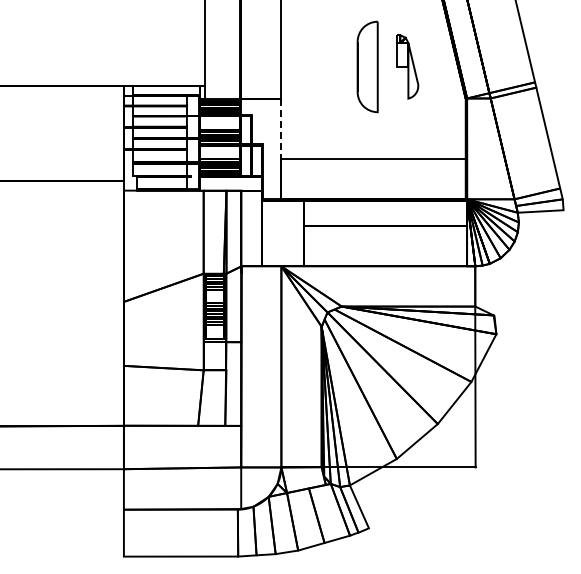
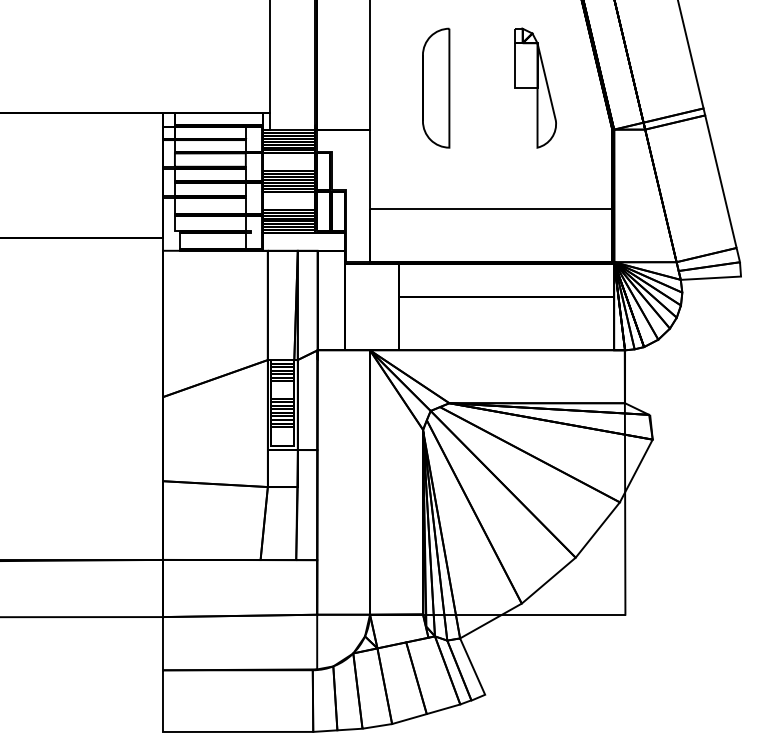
part: (367, 66) -> (435, 87), moved
part: (407, 66) -> (535, 87), size x1.43
line: (281, 129) -> (370, 170), dashed -> solid

